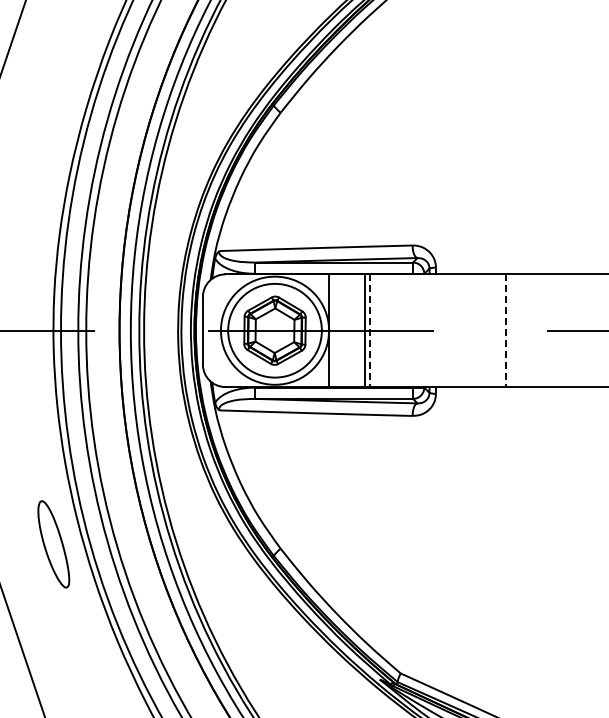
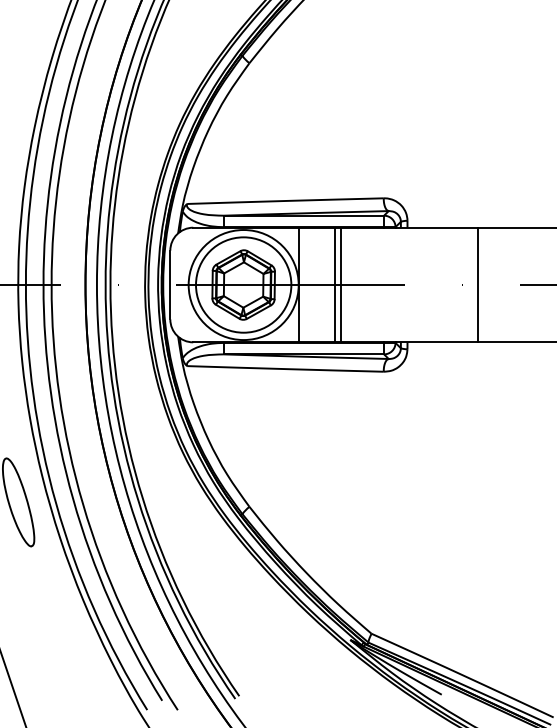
line: (370, 331) -> (340, 285), dashed -> solid
line: (505, 331) -> (478, 285), dashed -> solid

